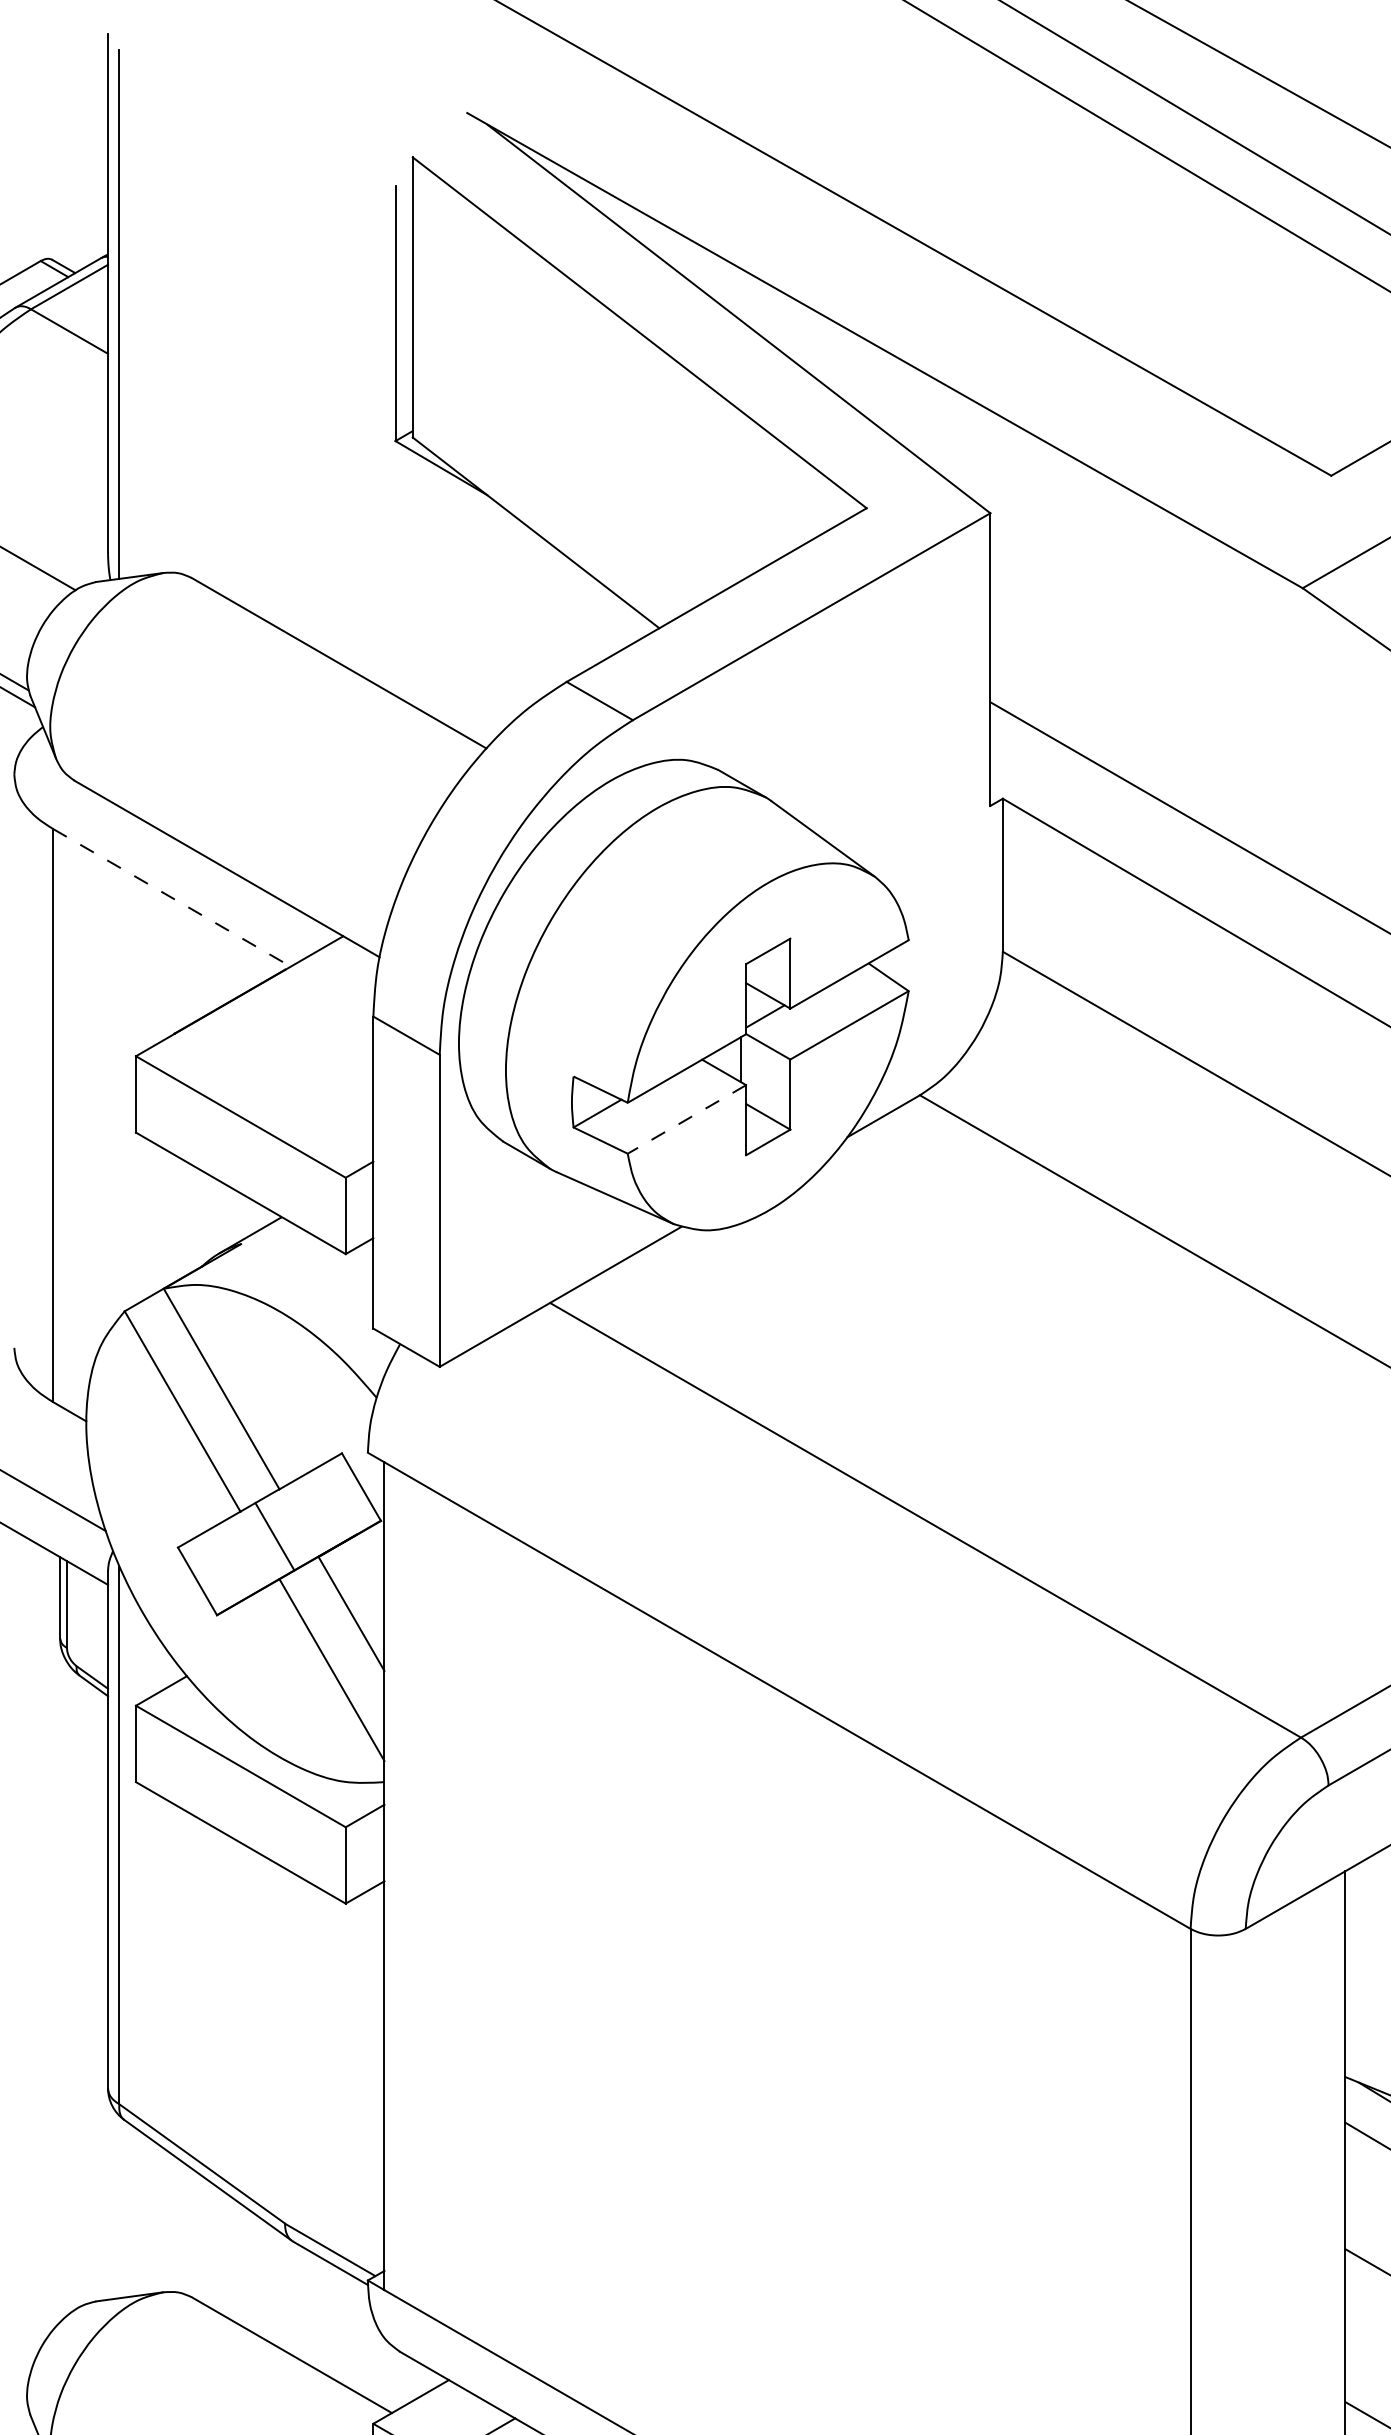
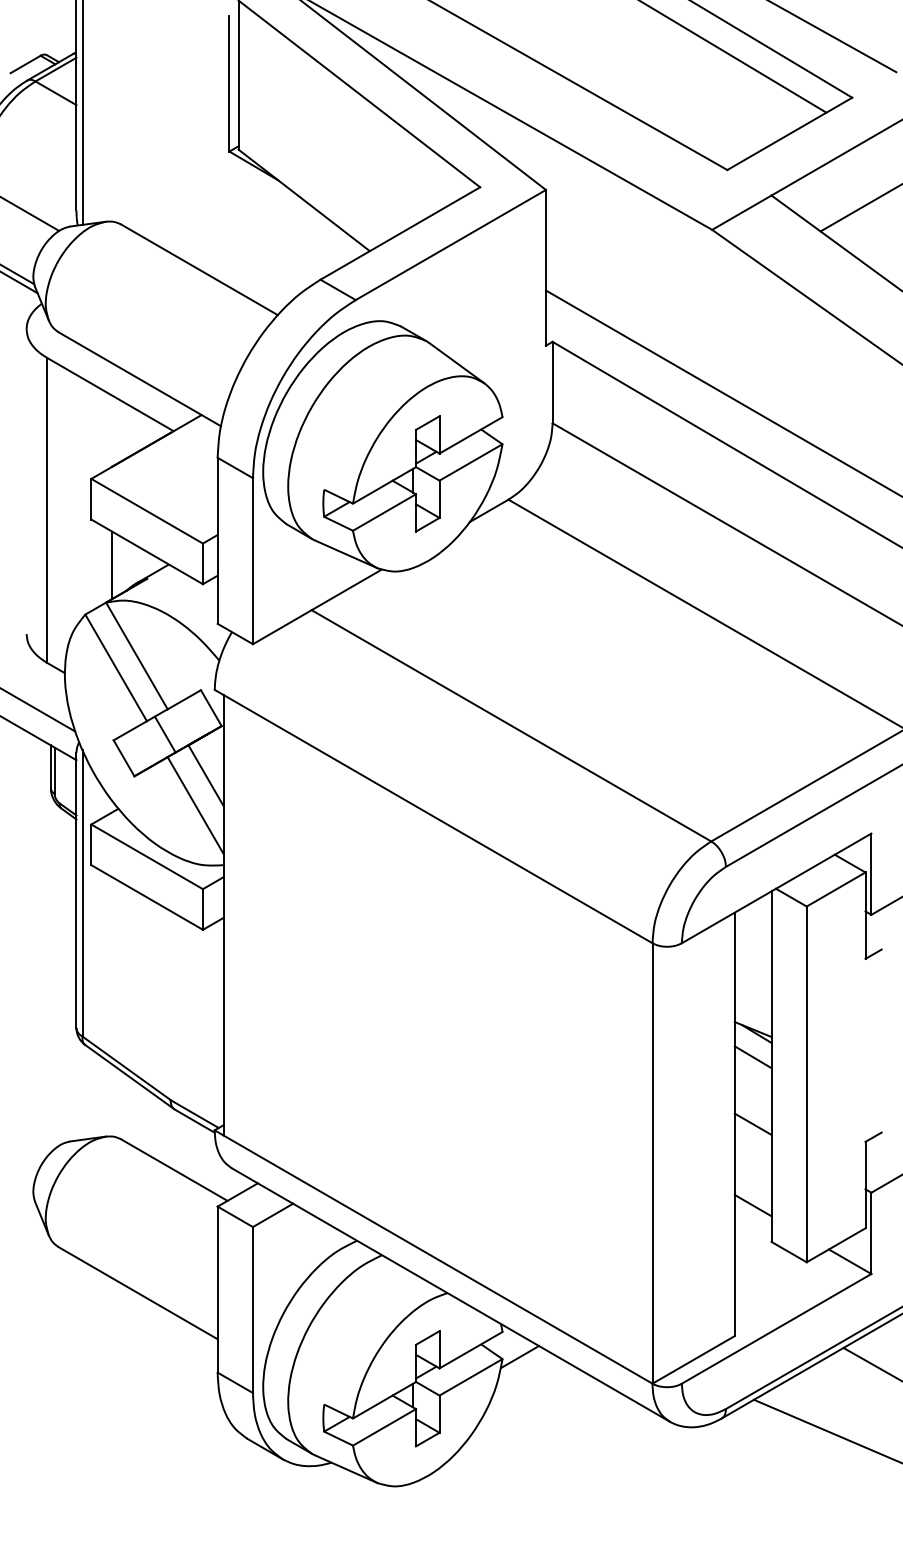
line: (171, 897) -> (110, 394), dashed -> solid
line: (686, 1119) -> (384, 512), dashed -> solid
line: (173, 1218) -> (111, 565), added

